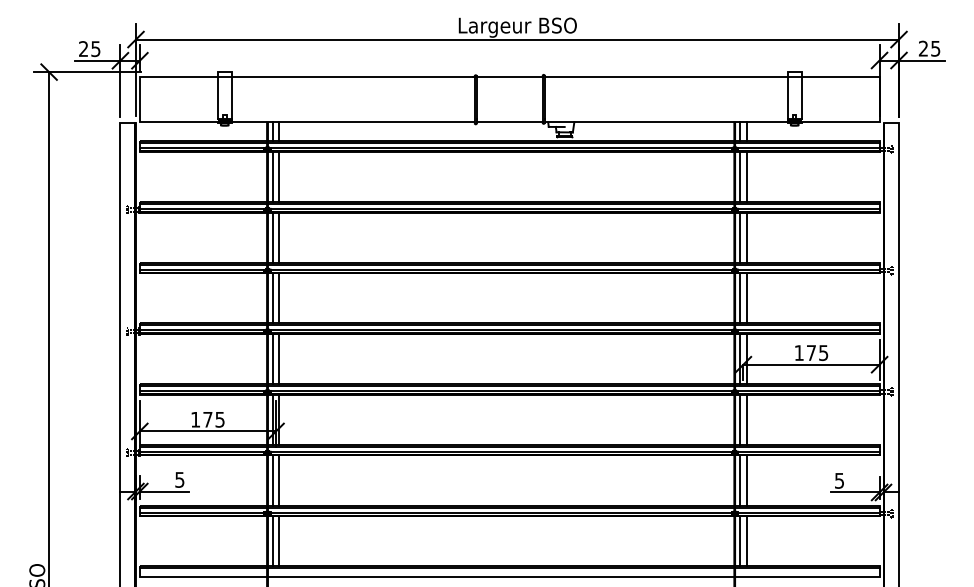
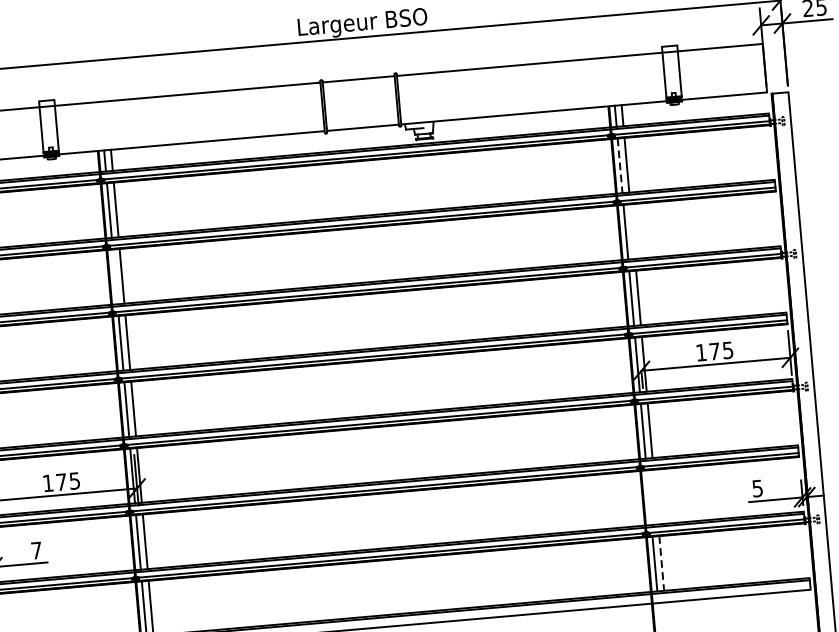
line: (740, 177) -> (620, 166), solid -> dashed
line: (272, 237) -> (114, 276), removed
line: (746, 237) -> (632, 231), removed
text: (179, 479) -> (36, 550), 5 -> 7
line: (740, 480) -> (649, 497), removed
line: (746, 480) -> (655, 497), removed
line: (746, 541) -> (661, 563), solid -> dashed

